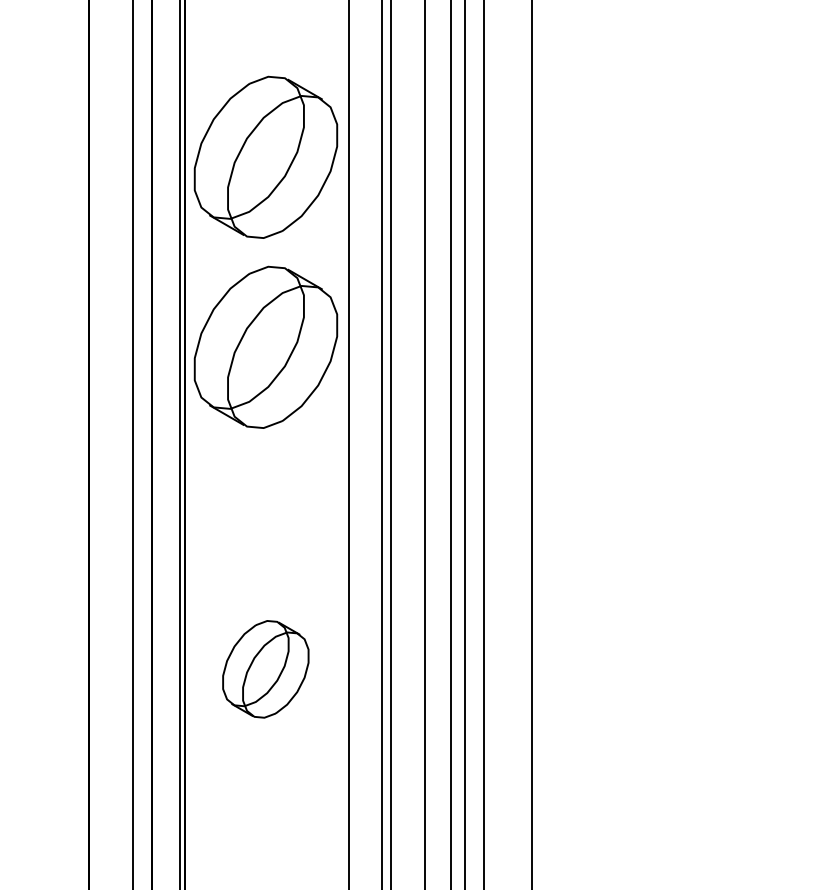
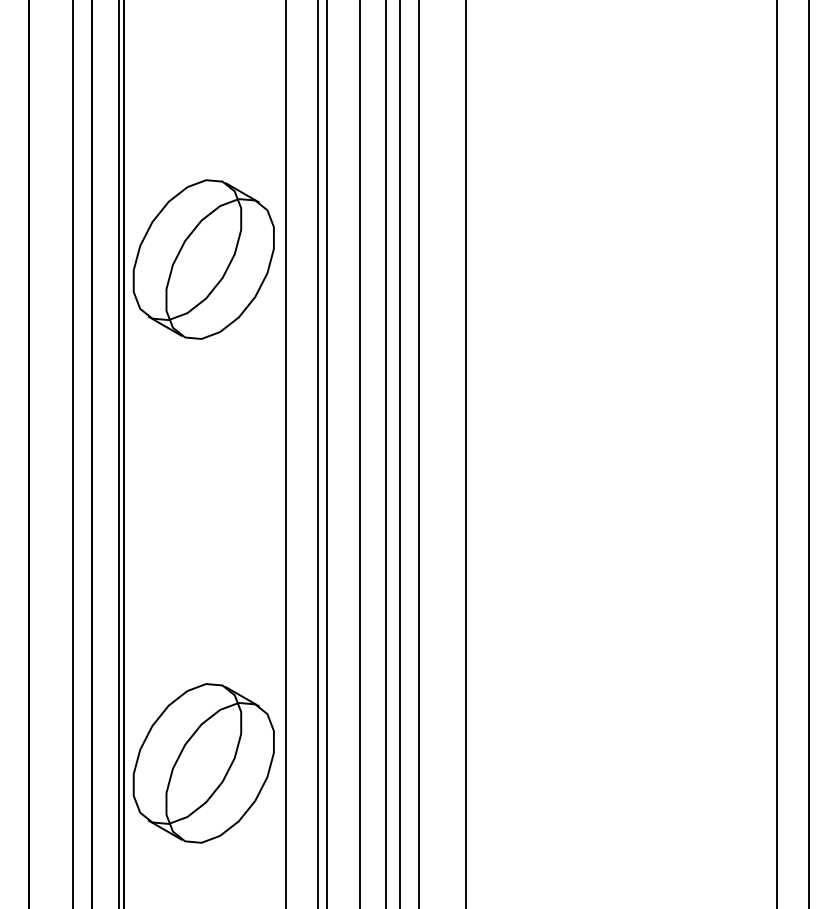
part: (265, 347) -> (203, 446), removed
part: (265, 669) -> (203, 763), size x1.67

